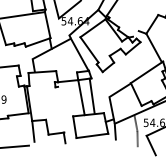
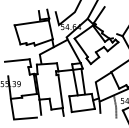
line: (60, 109) -> (60, 91), added

